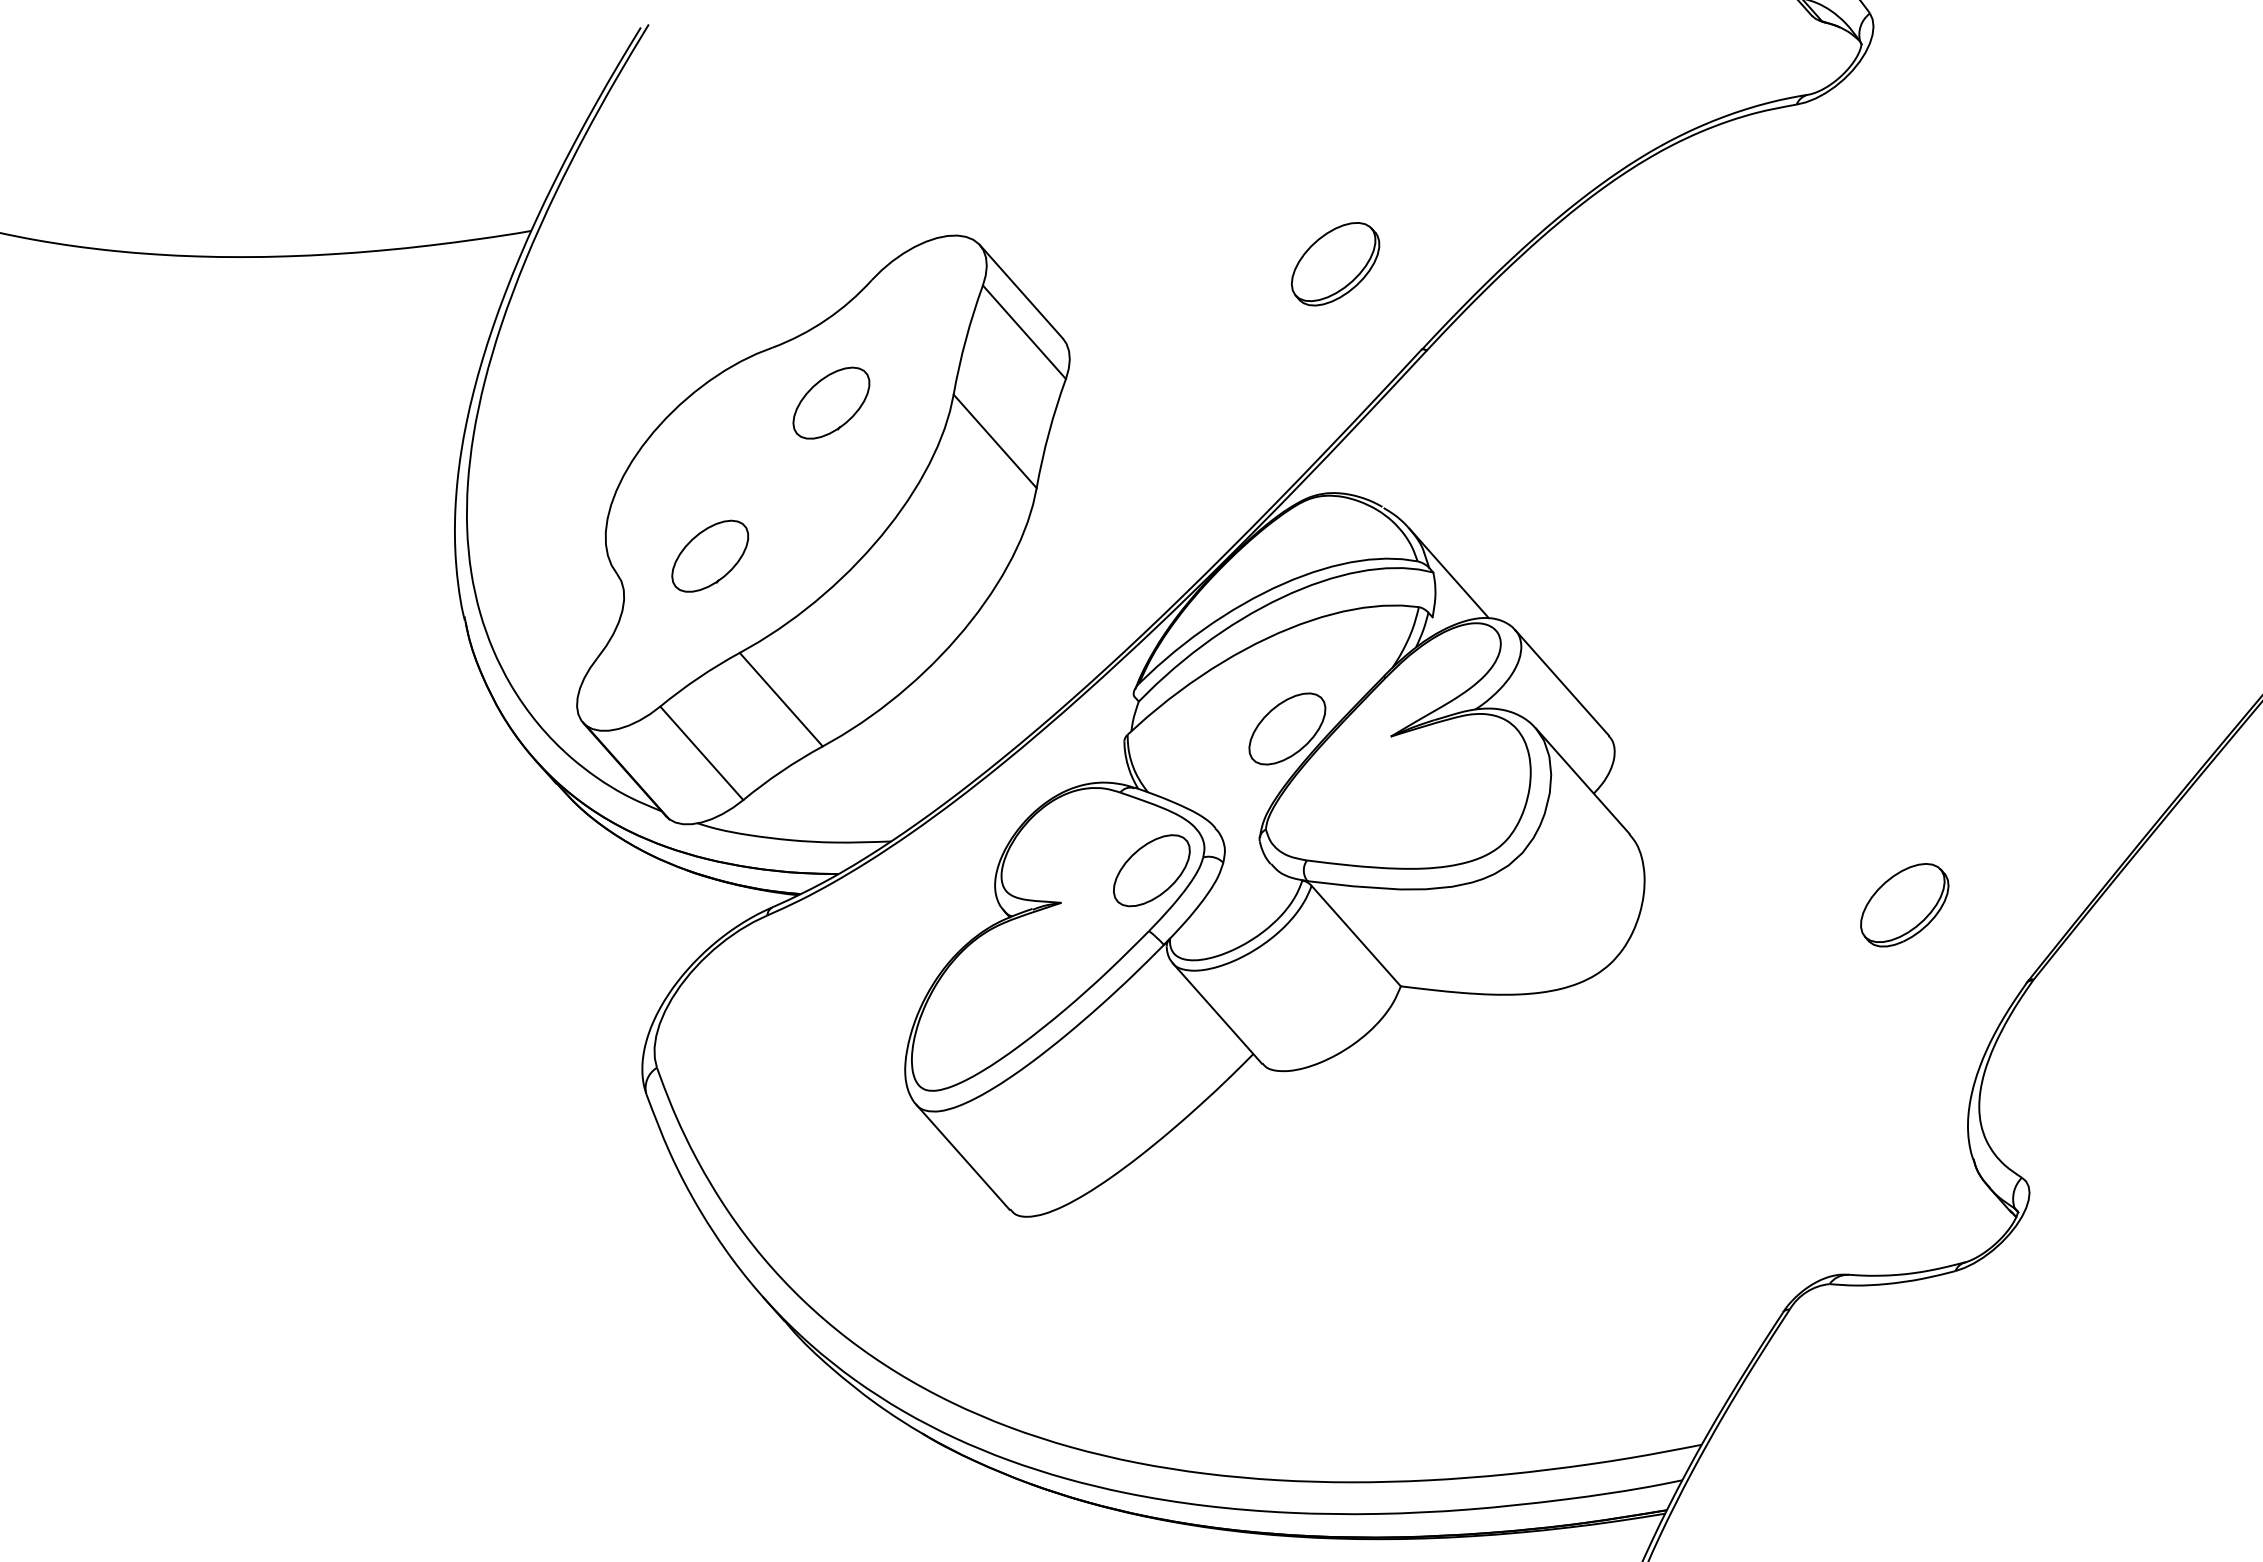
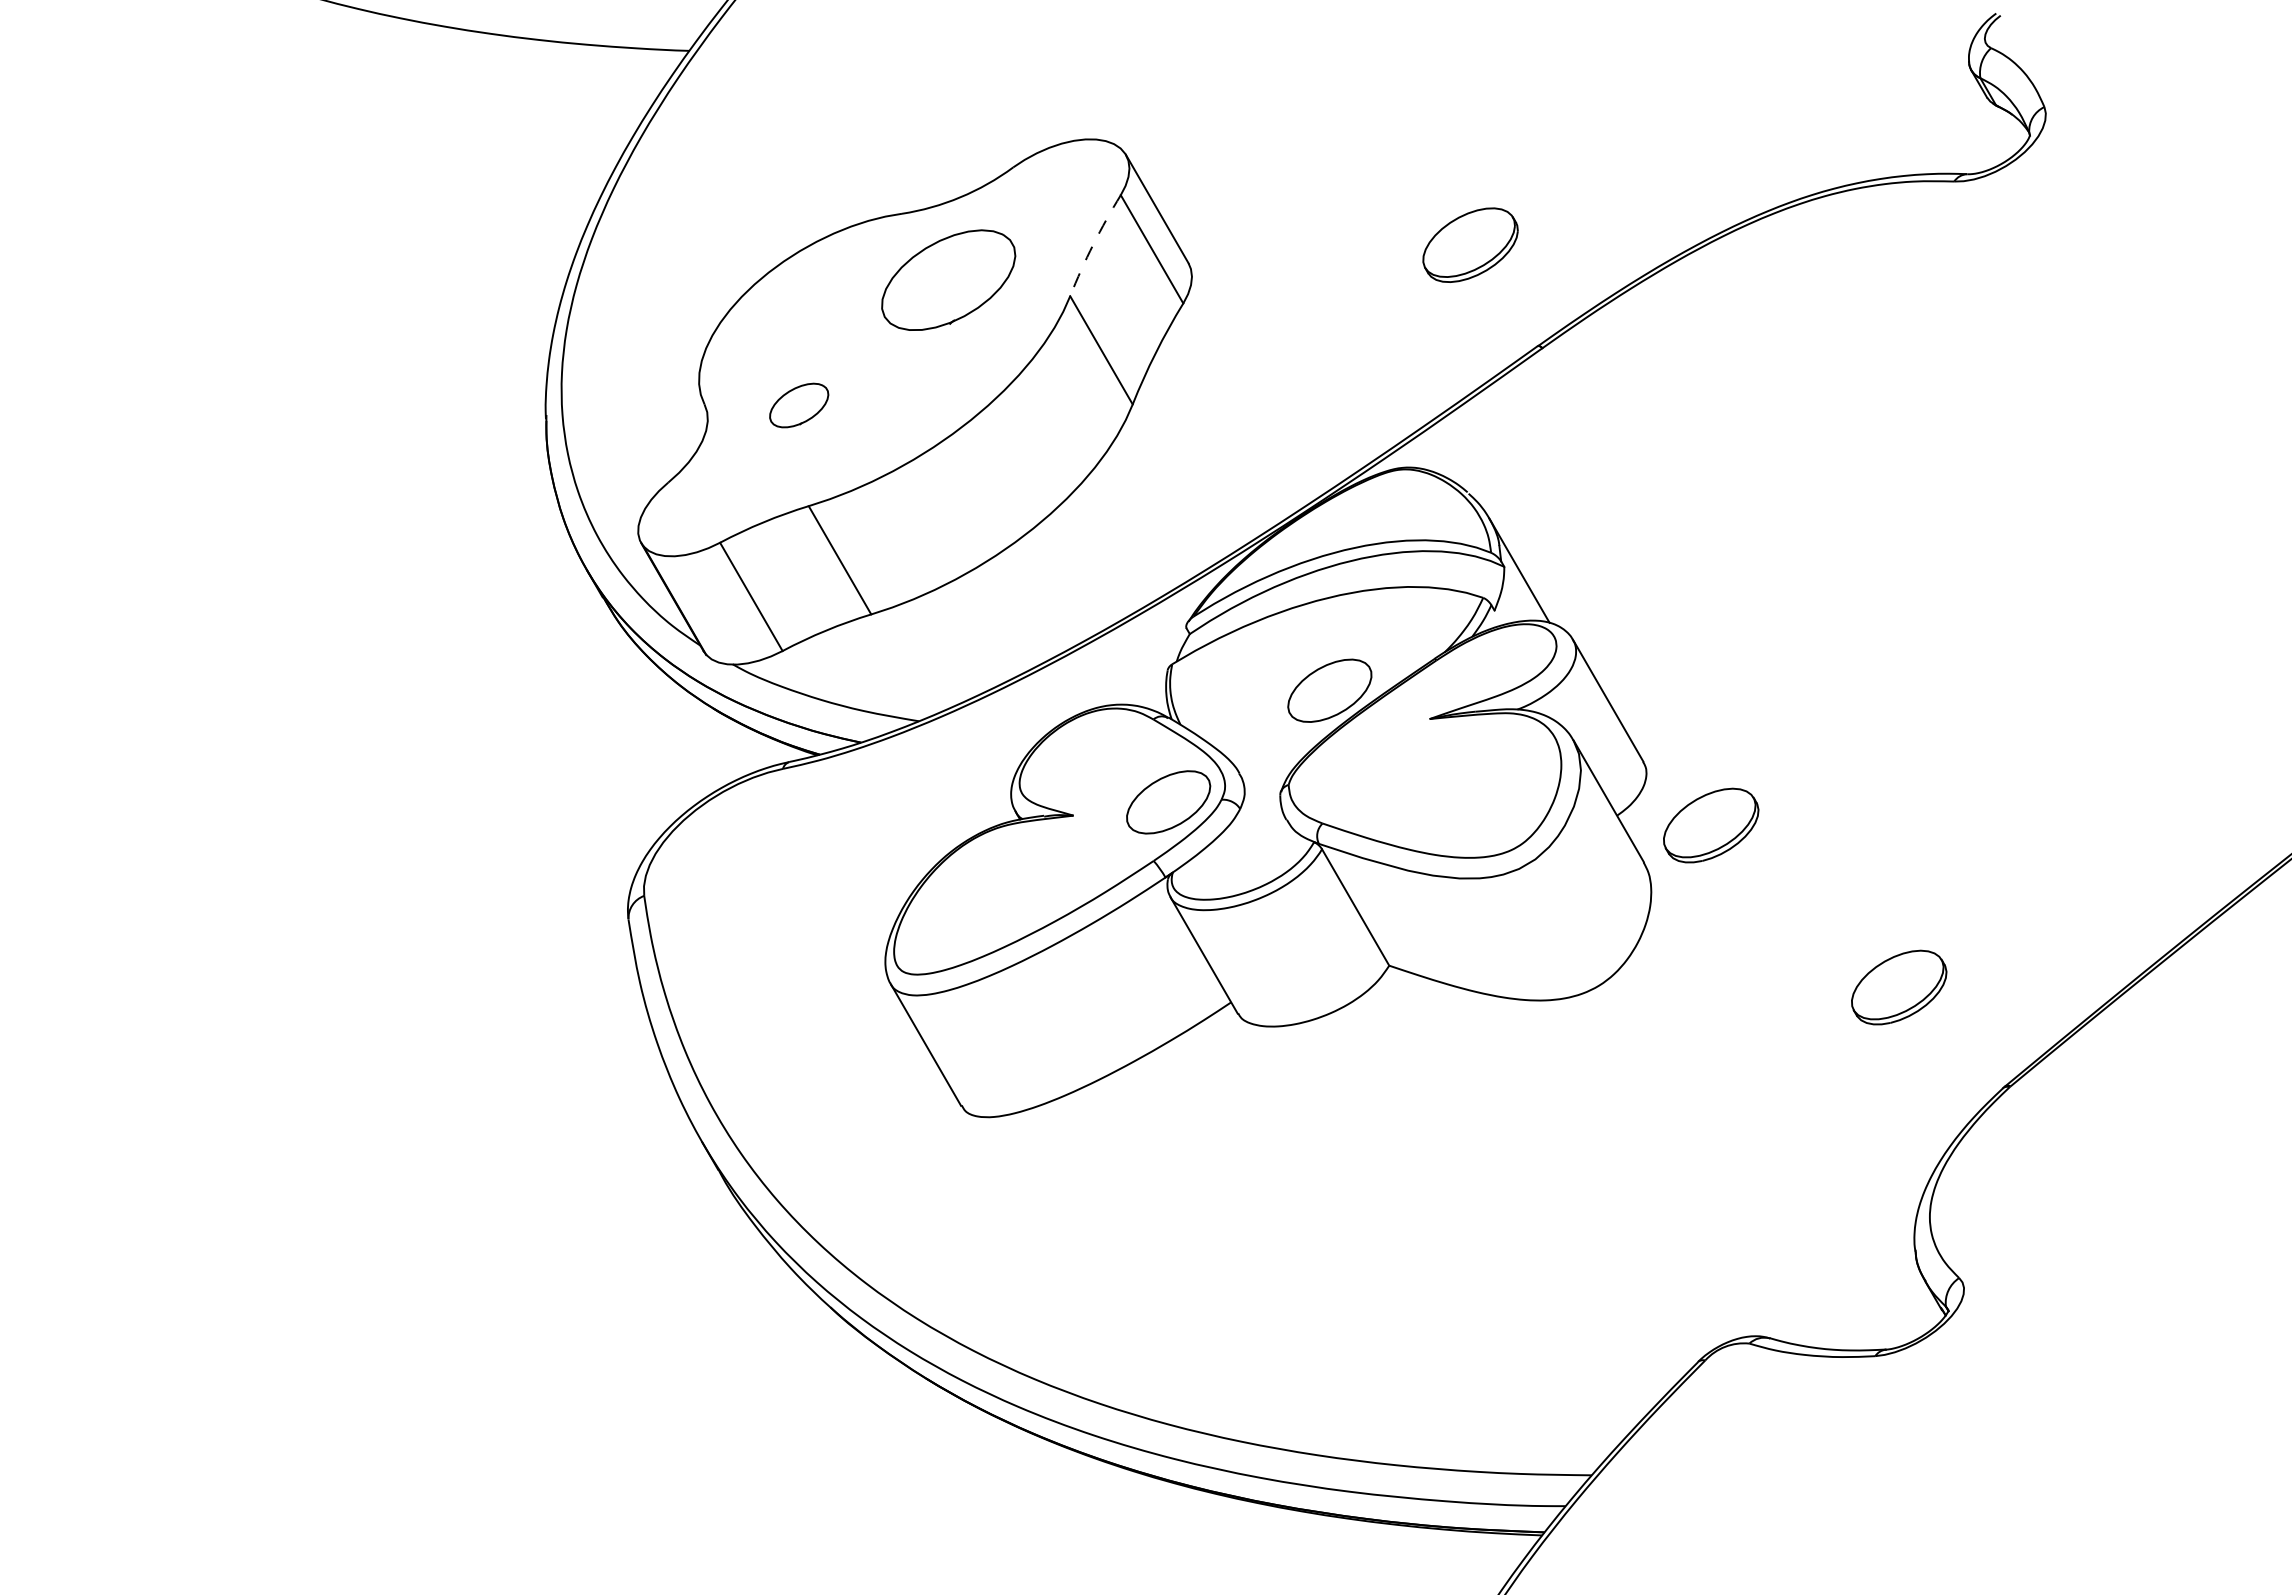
arc: (966, 339) -> (1093, 244), solid -> dashed
part: (831, 402) -> (948, 279), size x1.6
part: (709, 556) -> (798, 405), size x0.7
part: (1688, 784) -> (1711, 825), added

